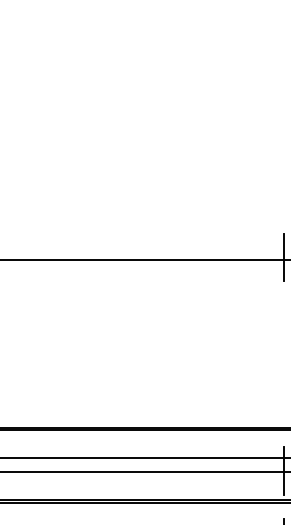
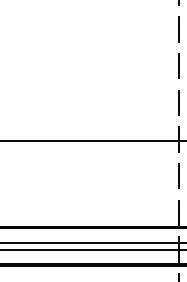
line: (283, 43) -> (178, 29), added
line: (283, 115) -> (178, 66), added
line: (283, 185) -> (178, 102), added
line: (283, 327) -> (178, 175), added
line: (283, 399) -> (178, 212), added

